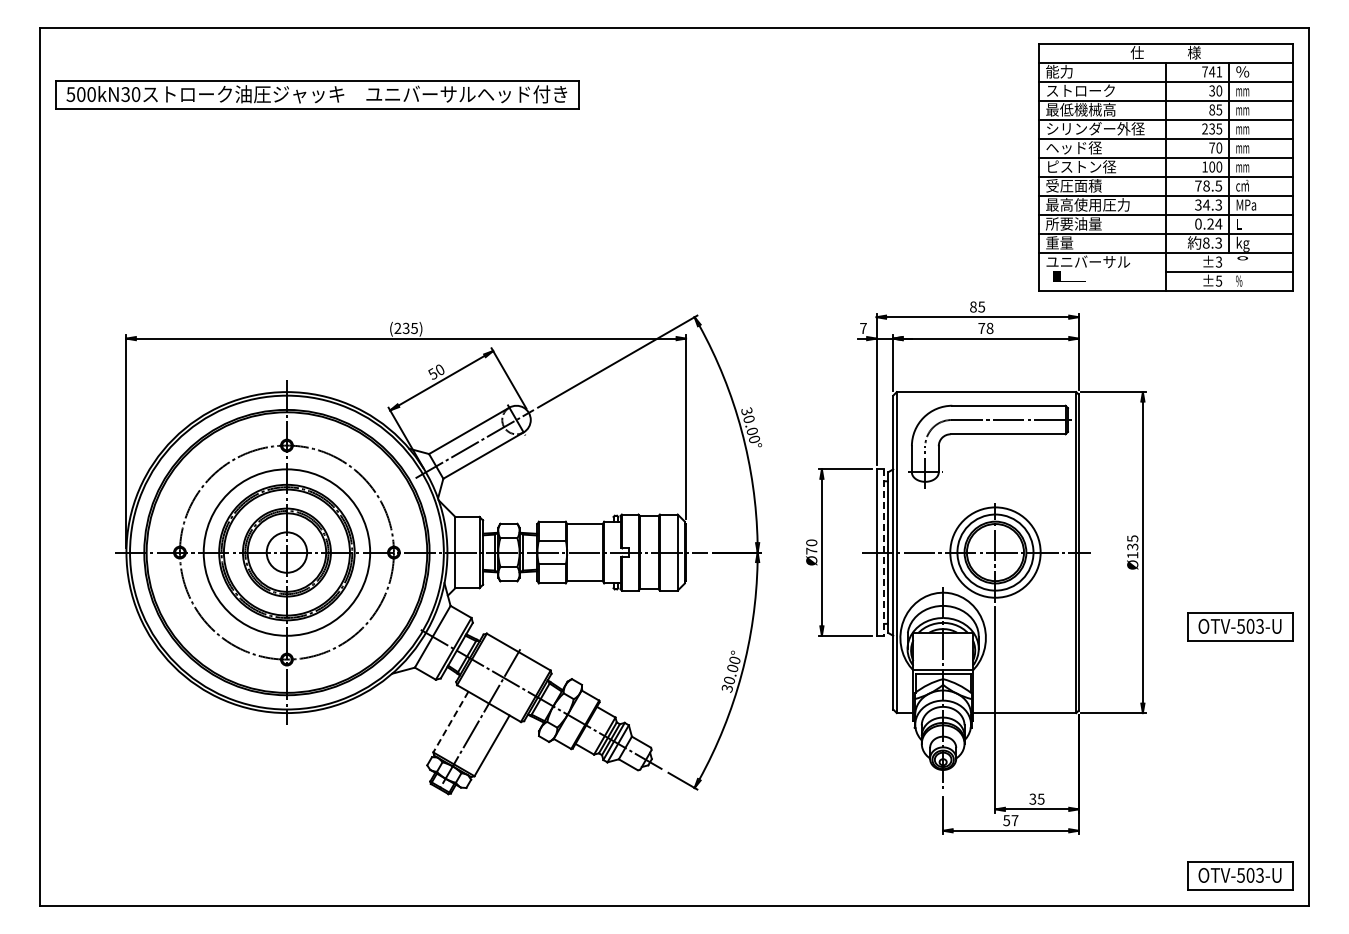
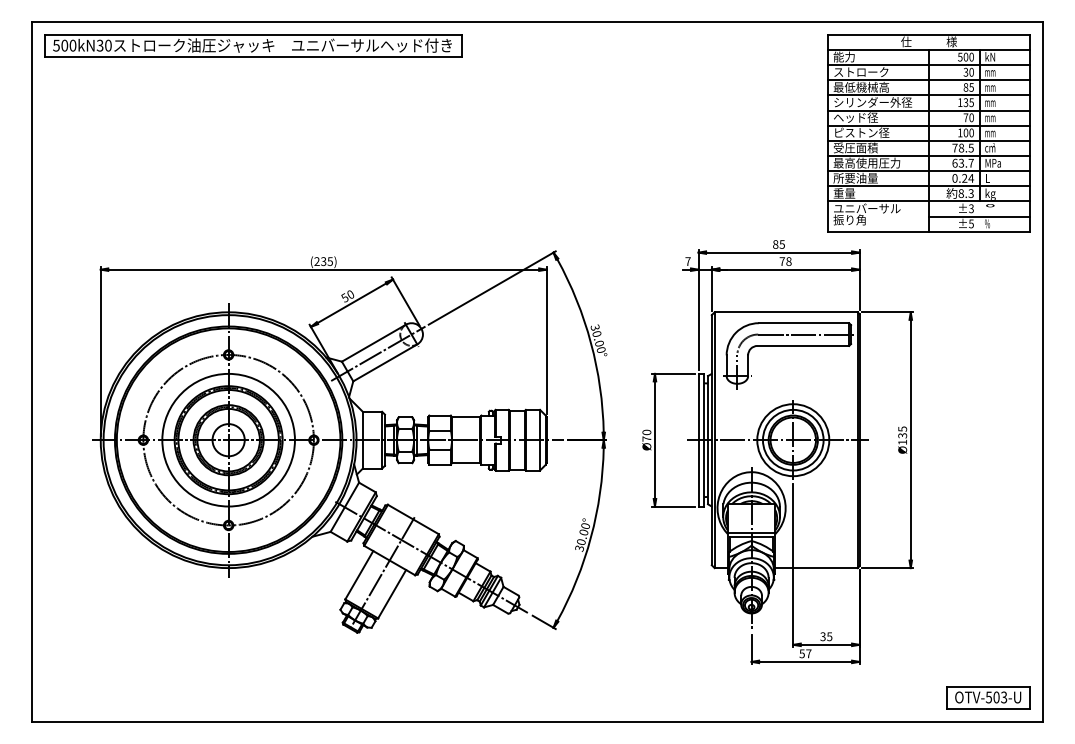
text: (1212, 71) -> (966, 56), 741 -> 500
text: (1242, 71) -> (990, 56), %%% -> kN
part: (317, 94) -> (253, 45), moved
text: (1204, 128) -> (959, 102), 235 -> 135
text: (1208, 204) -> (963, 162), 34.3 -> 63.7
text: (1066, 276) -> (849, 220), L -> 振り角
line: (883, 553) -> (704, 440), dashed -> solid
part: (1240, 626) -> (988, 499), removed
line: (450, 722) -> (358, 575), dashed -> solid

